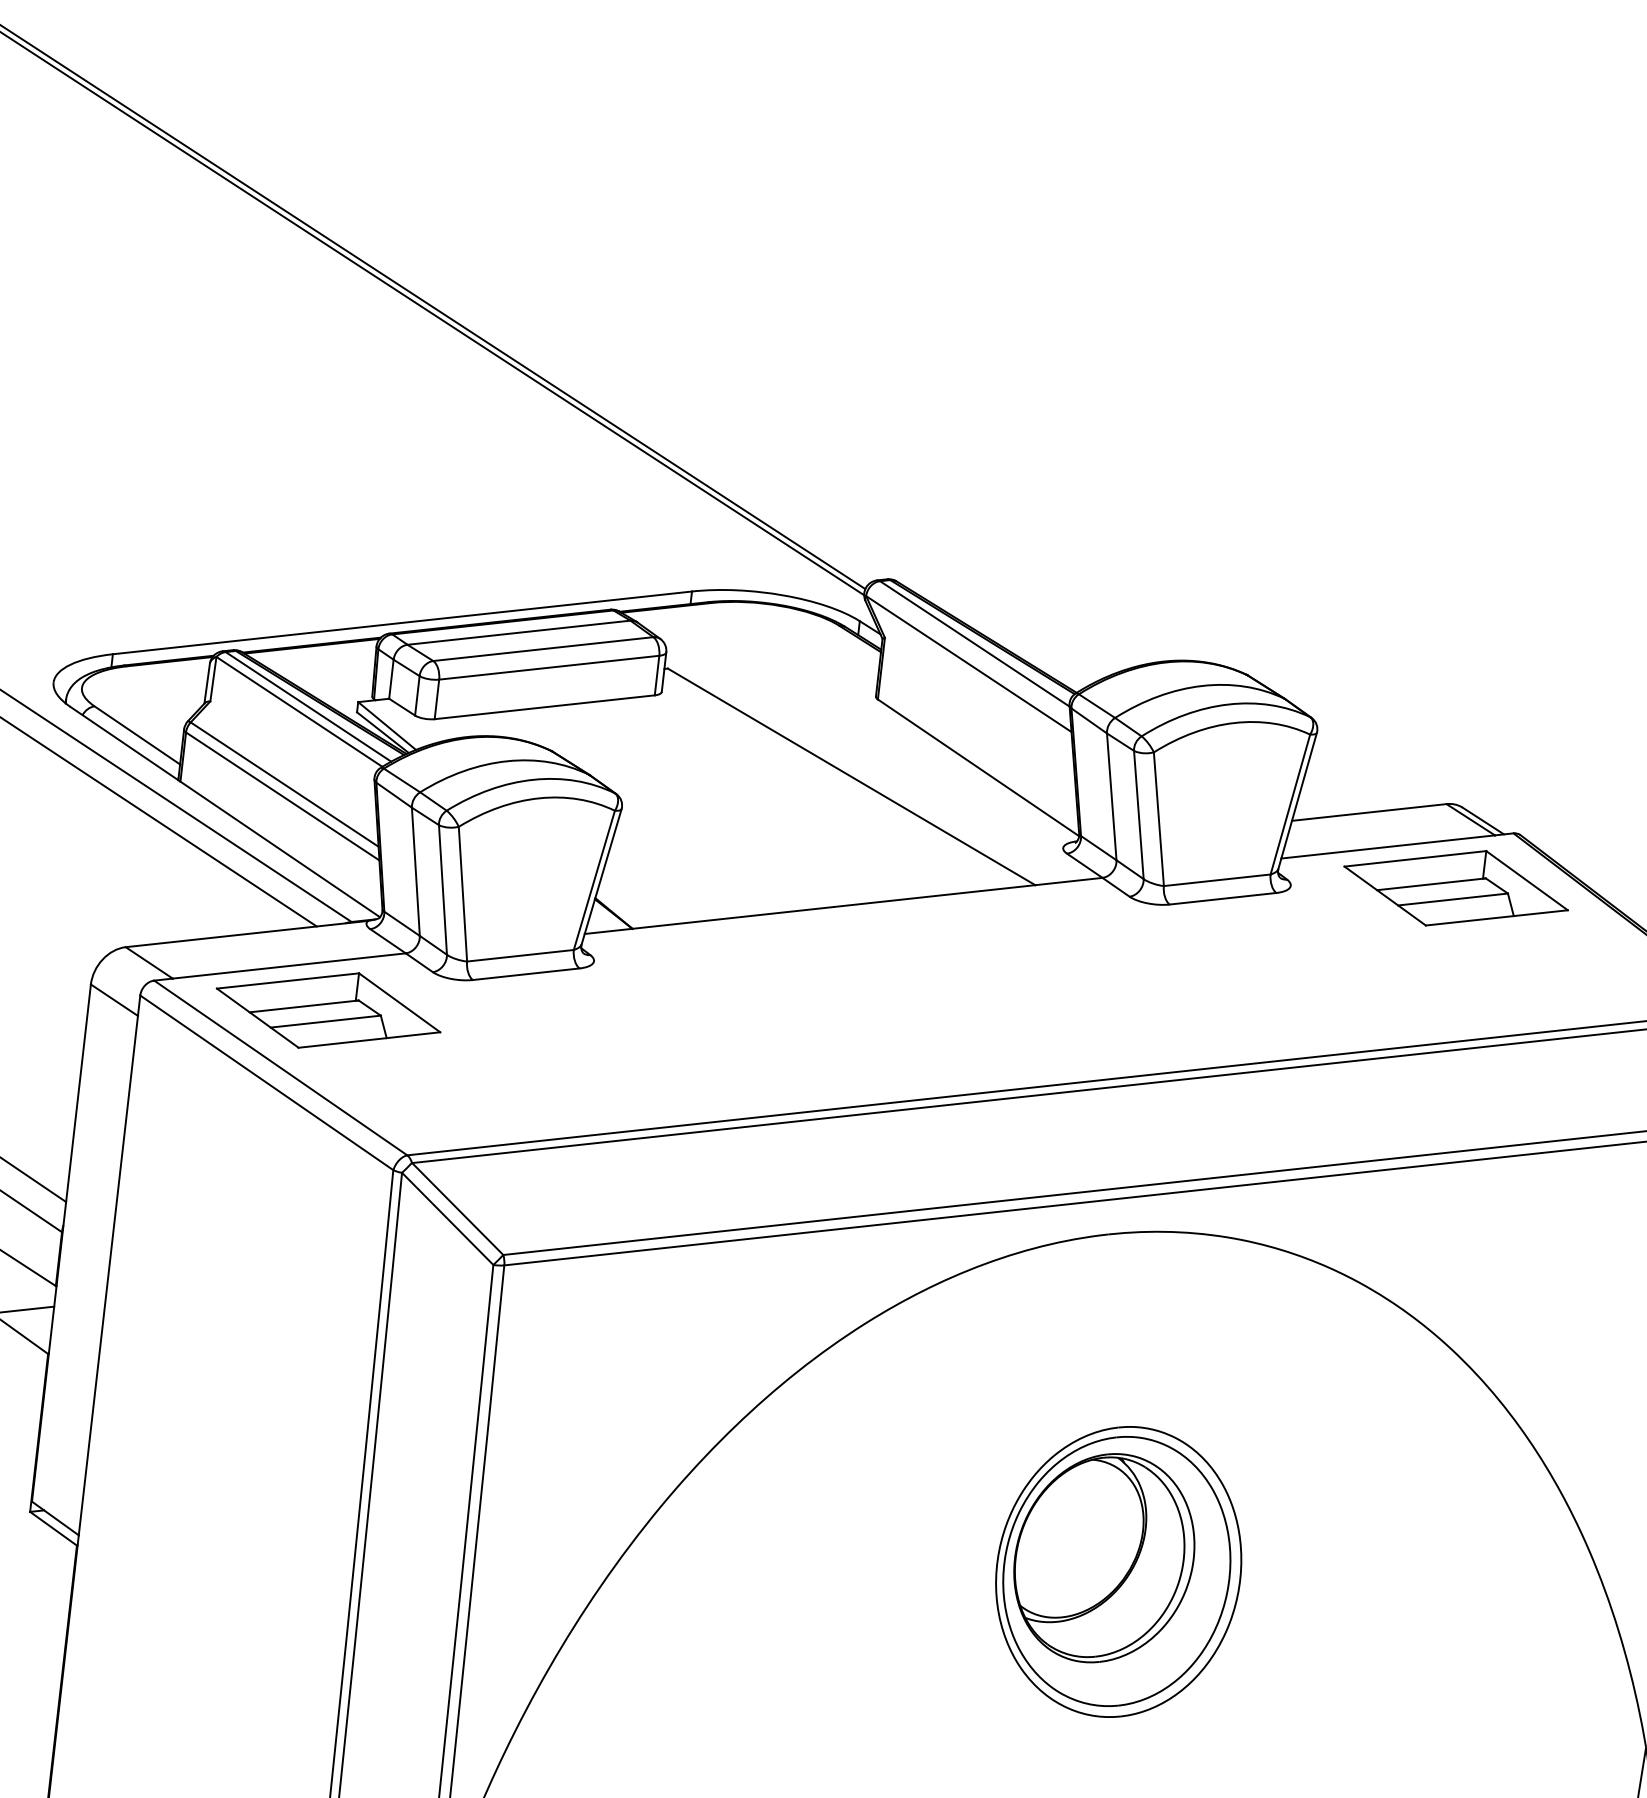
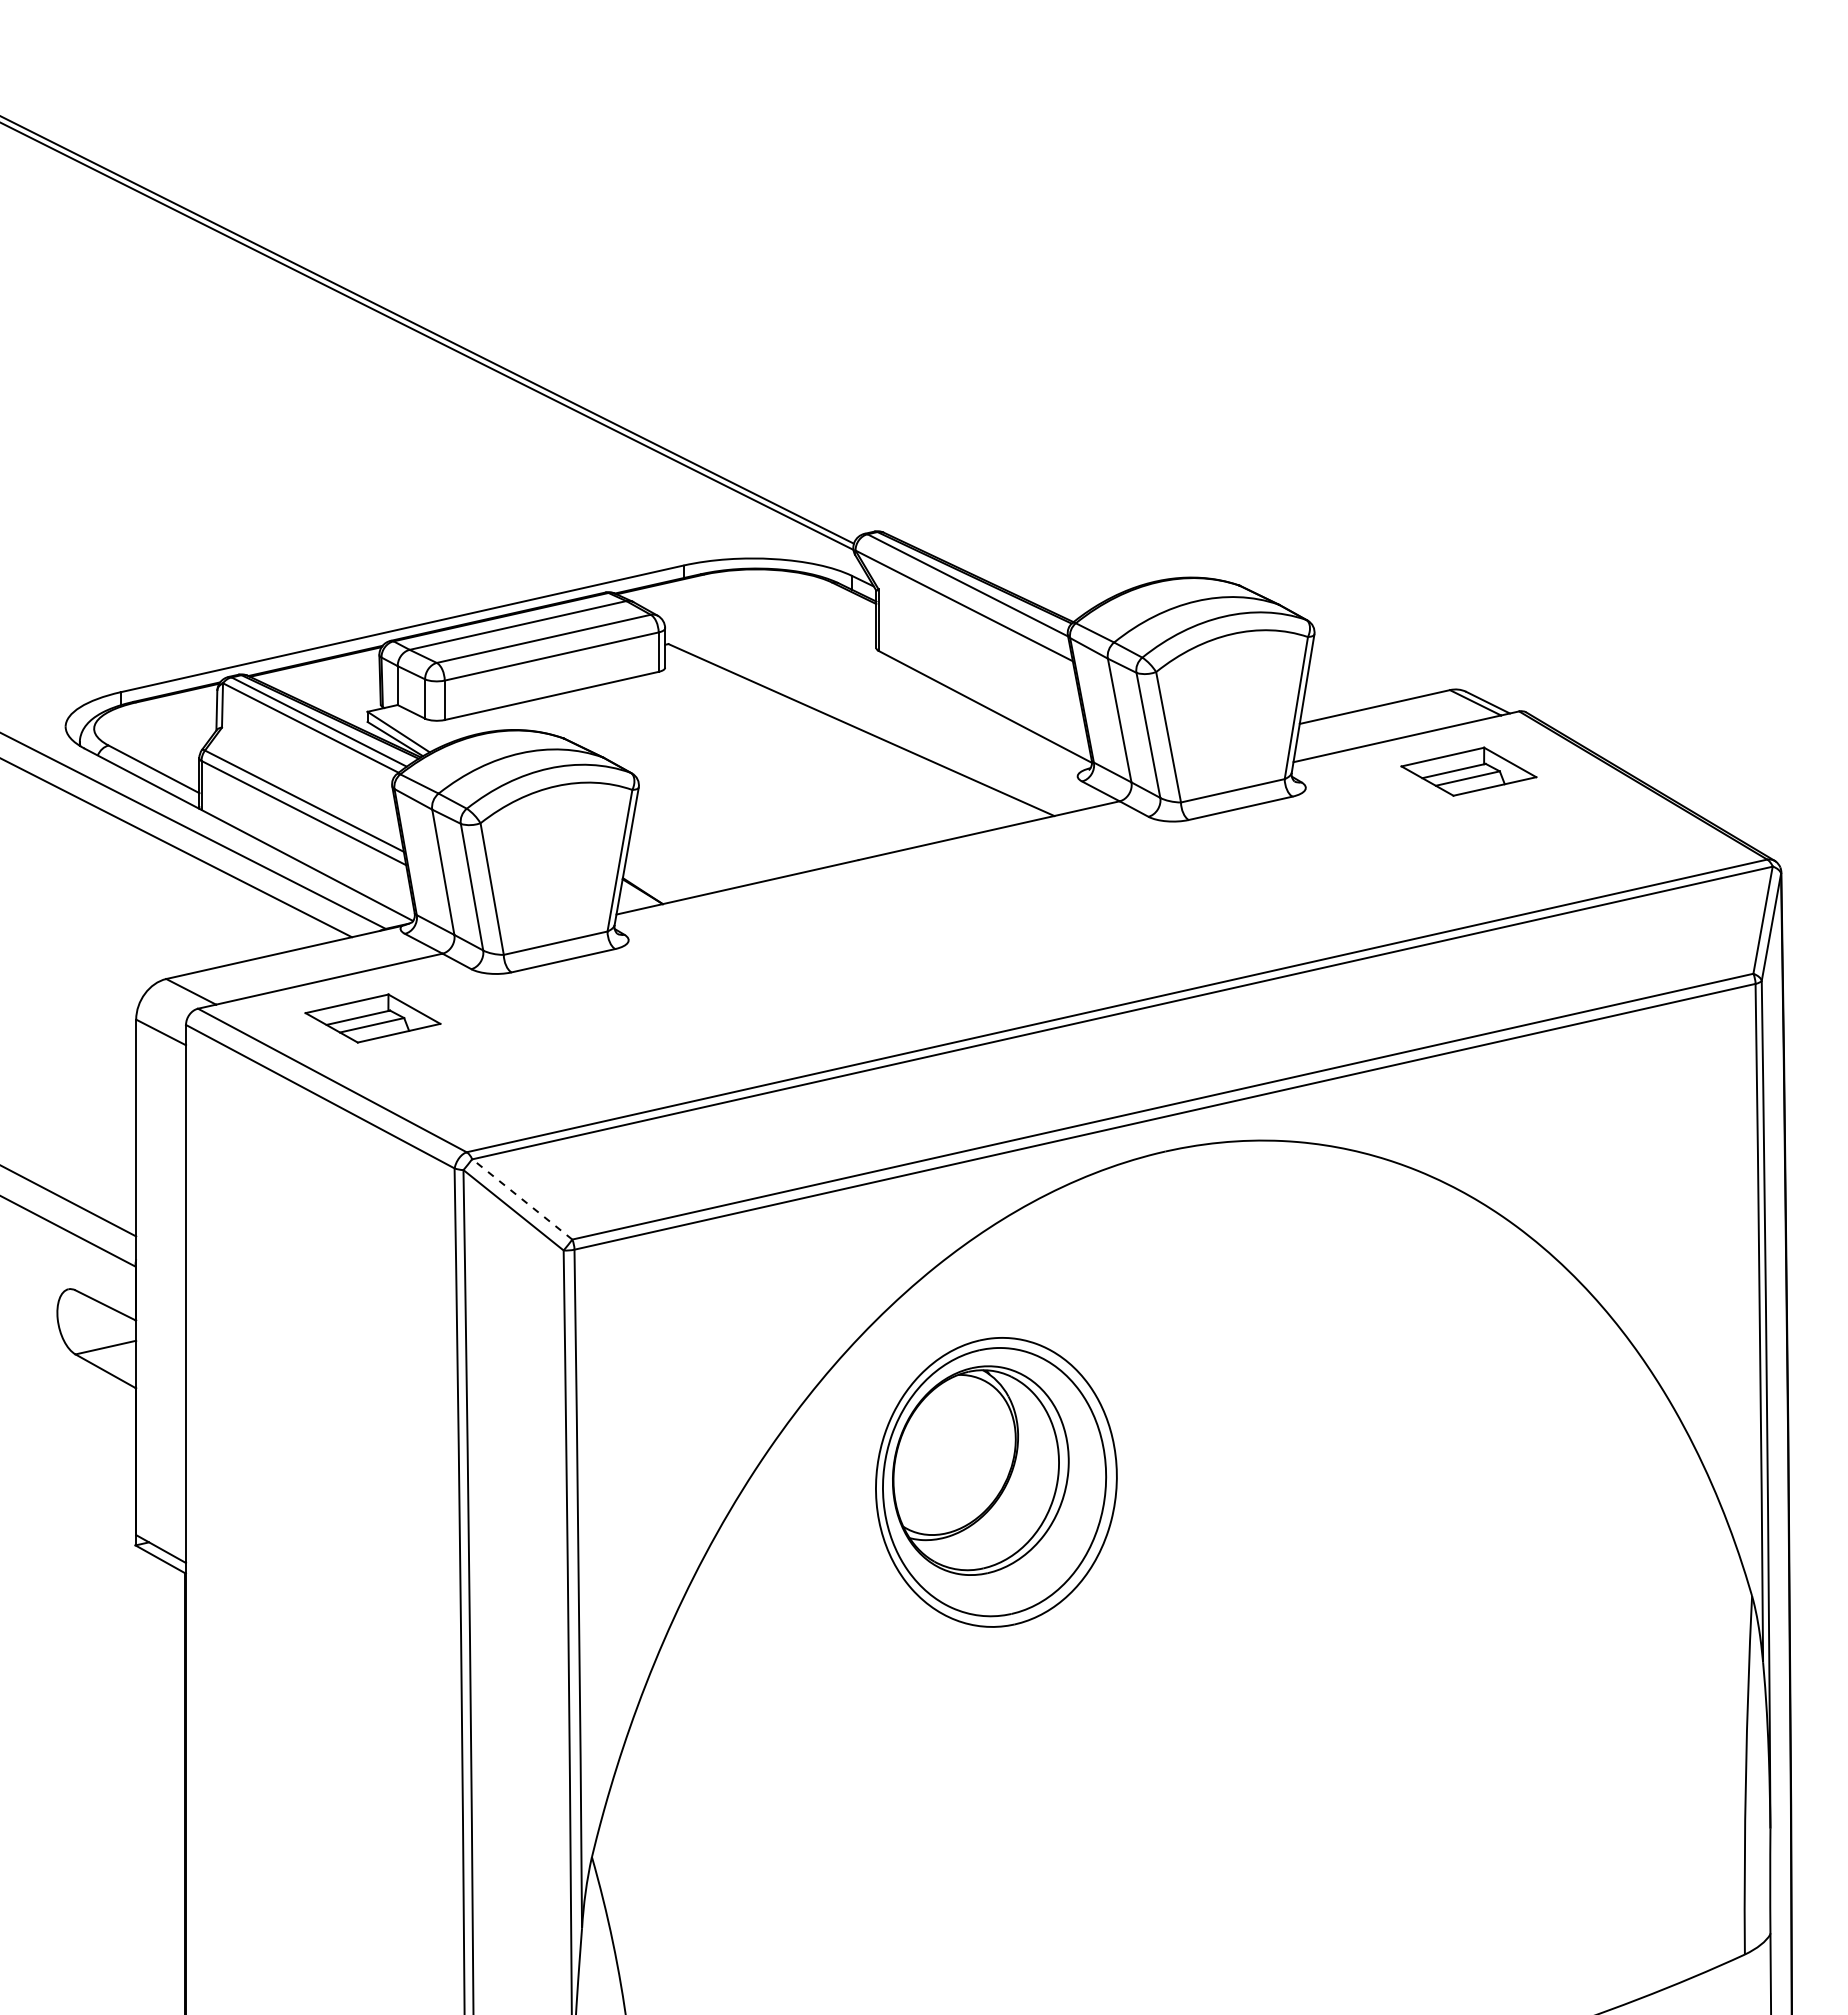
part: (1455, 887) -> (1468, 771), size x0.6
part: (328, 1010) -> (372, 1018), size x0.6
line: (456, 1208) -> (521, 1199), solid -> dashed
part: (1118, 1571) -> (996, 1482), moved

